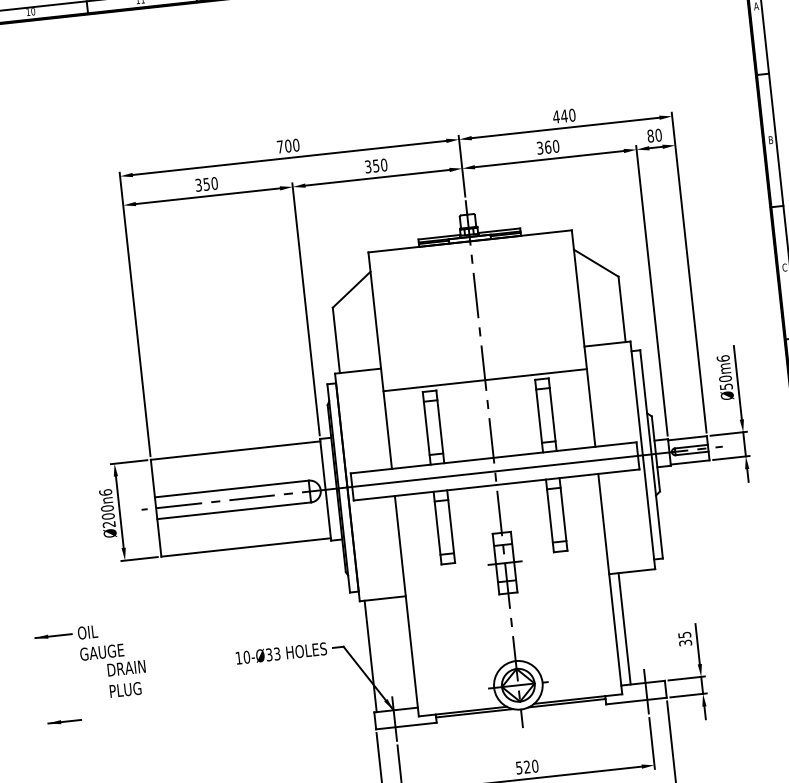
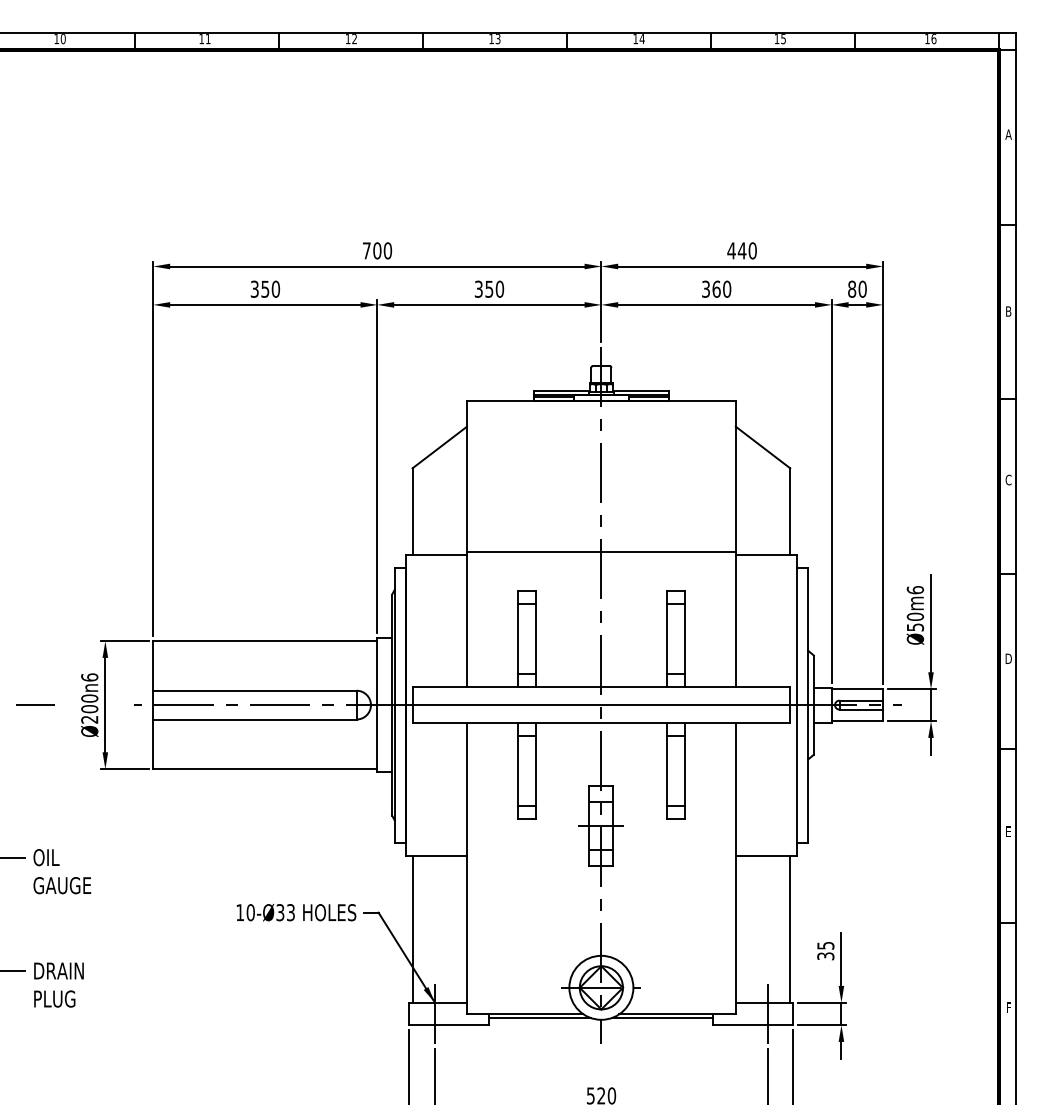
line: (484, 380) -> (600, 551), moved
line: (66, 518) -> (35, 705), added
line: (624, 628) -> (790, 928), moved
text: (127, 678) -> (58, 984), moved

